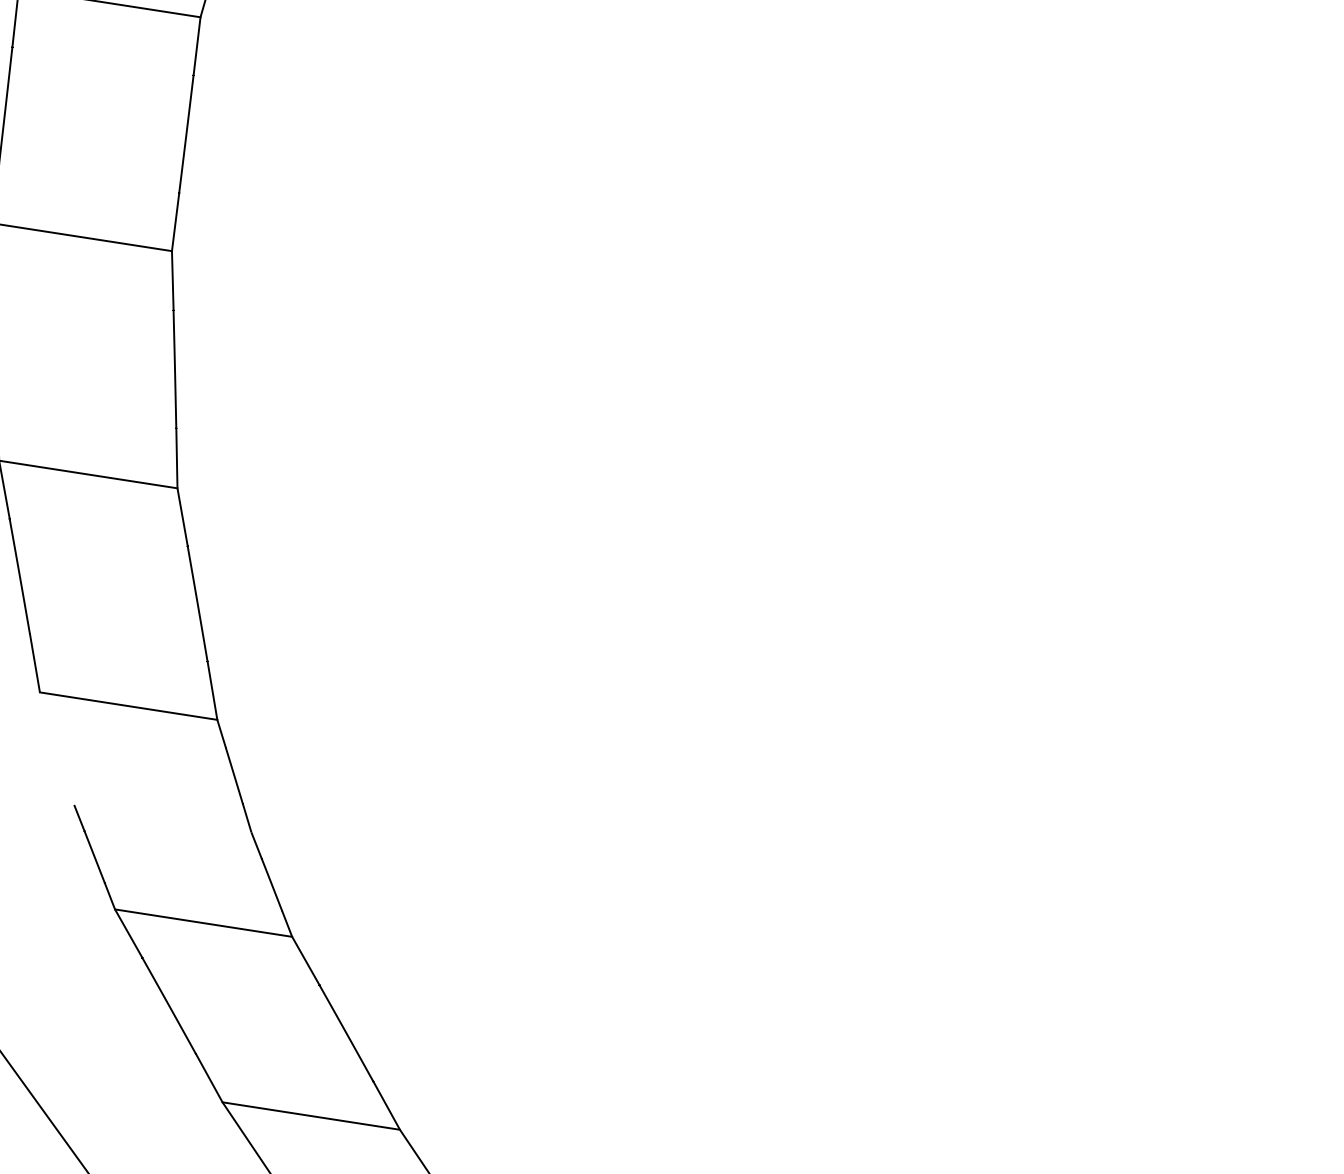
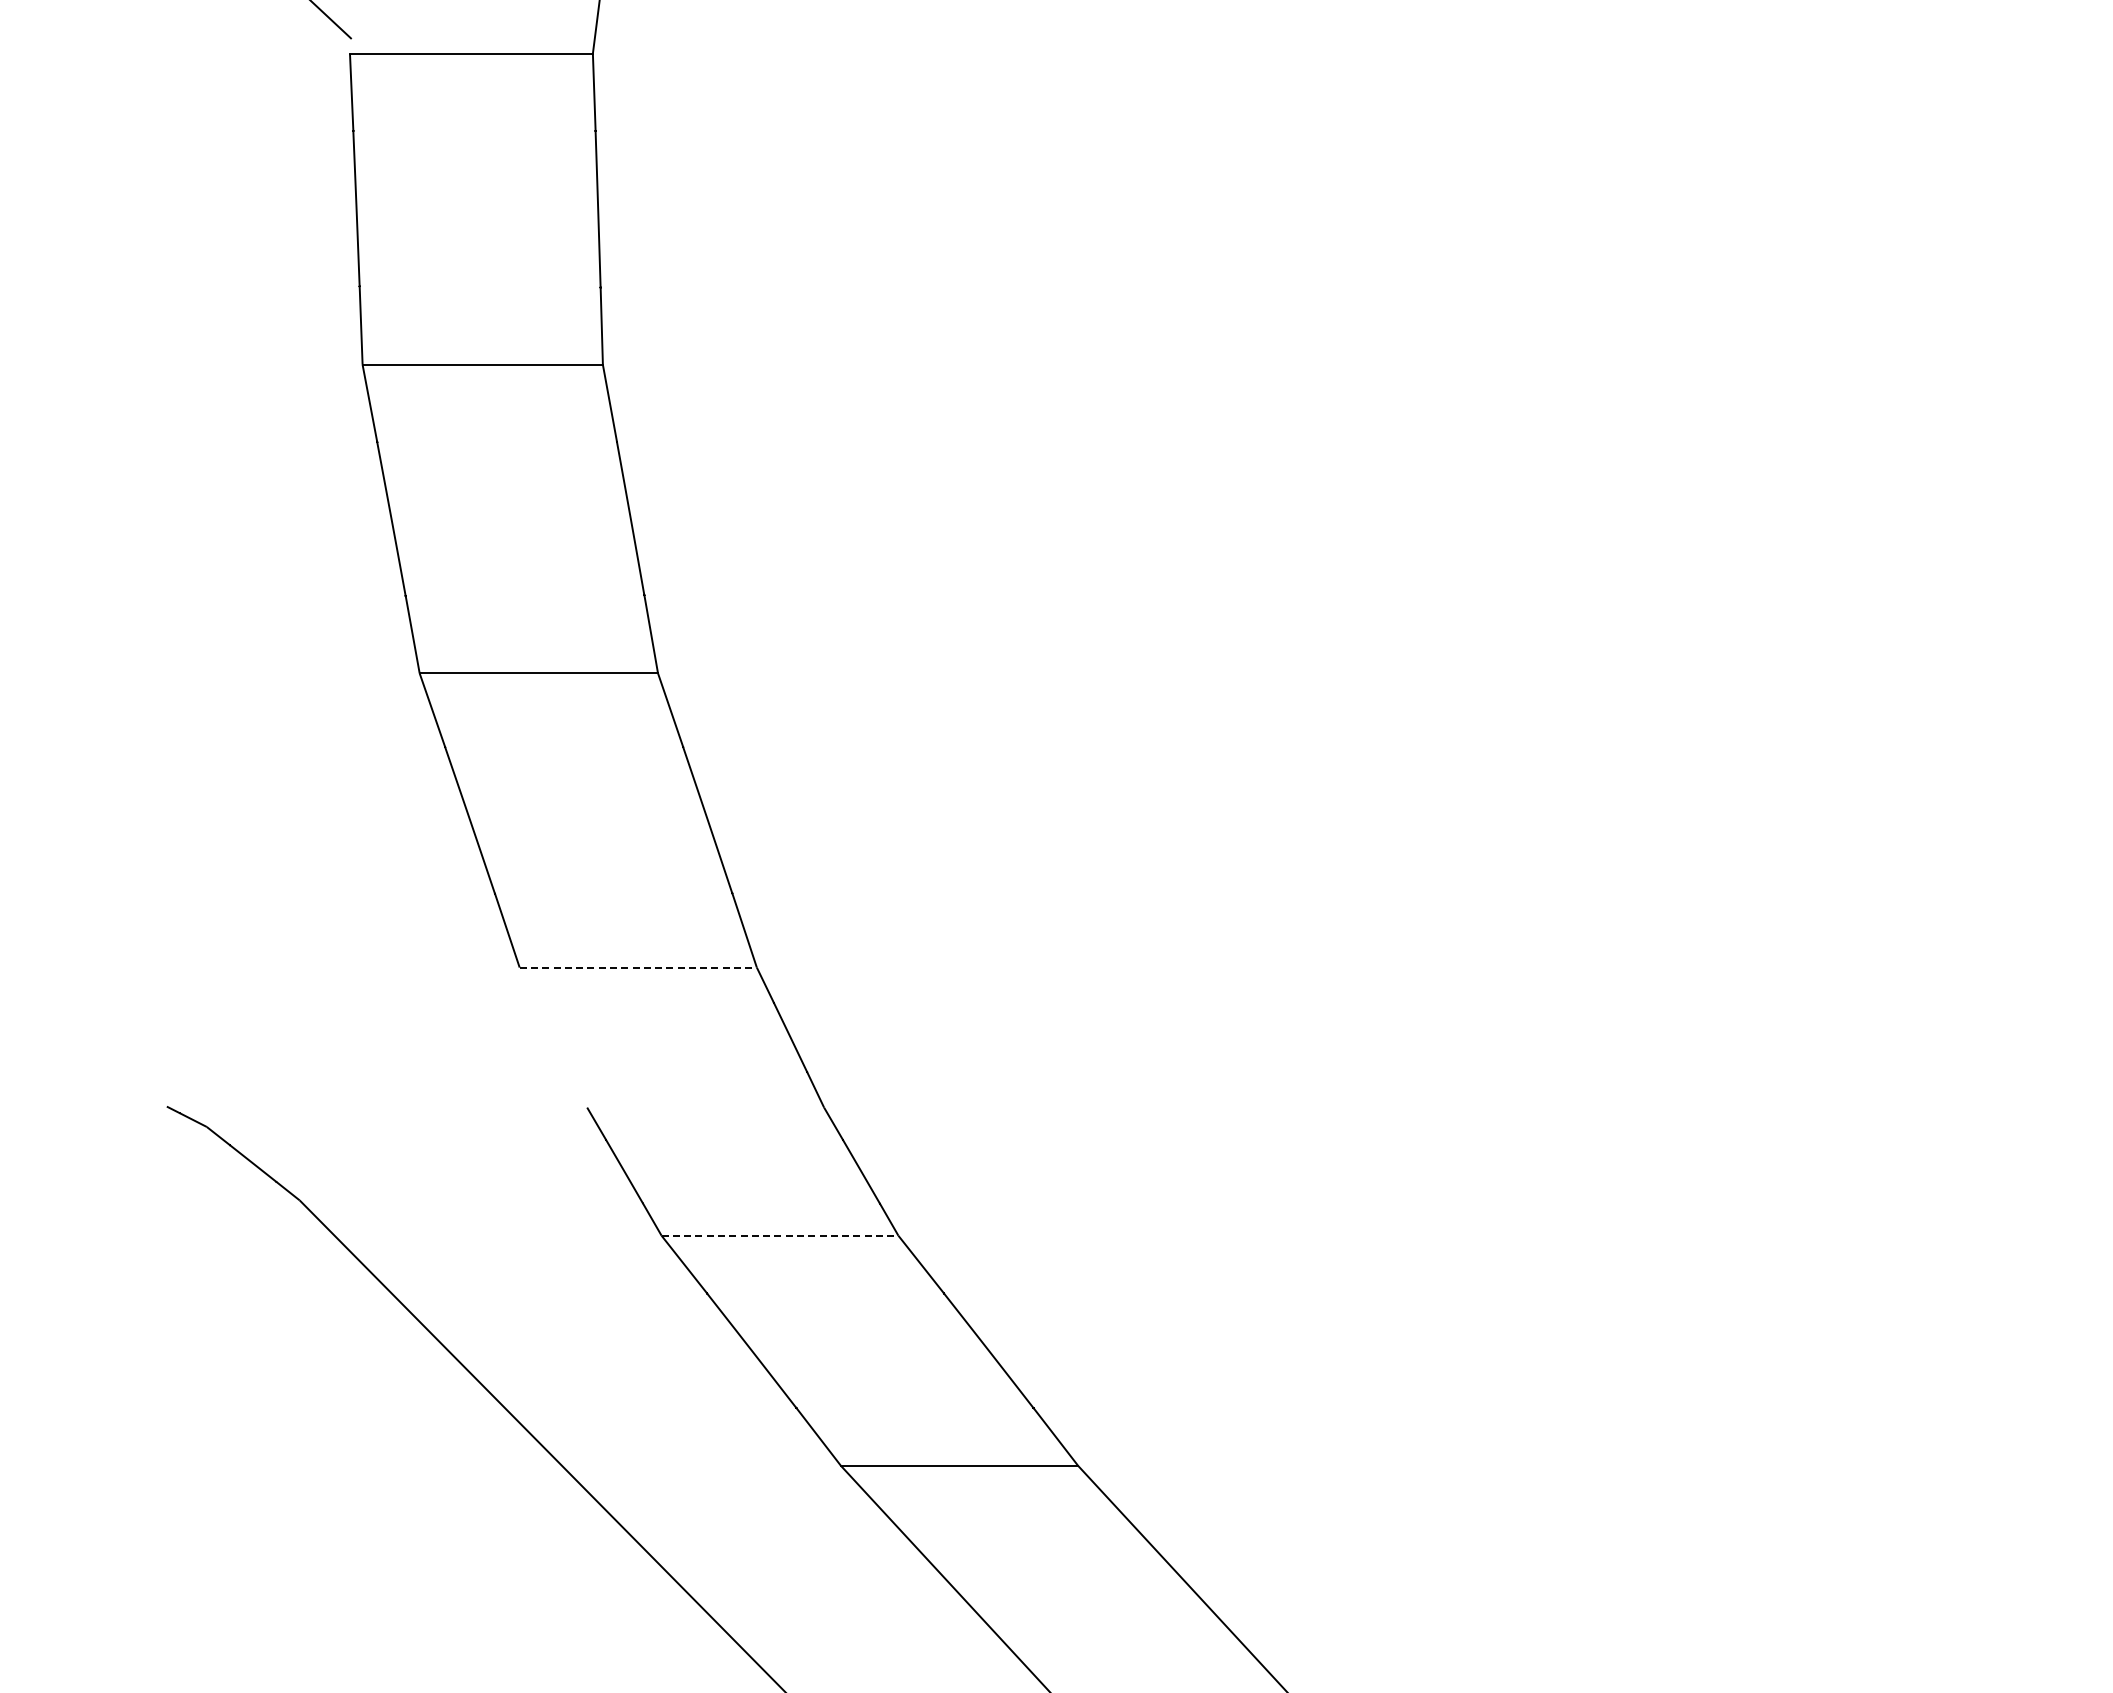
line: (128, 706) -> (638, 967), solid -> dashed
line: (203, 923) -> (780, 1235), solid -> dashed

